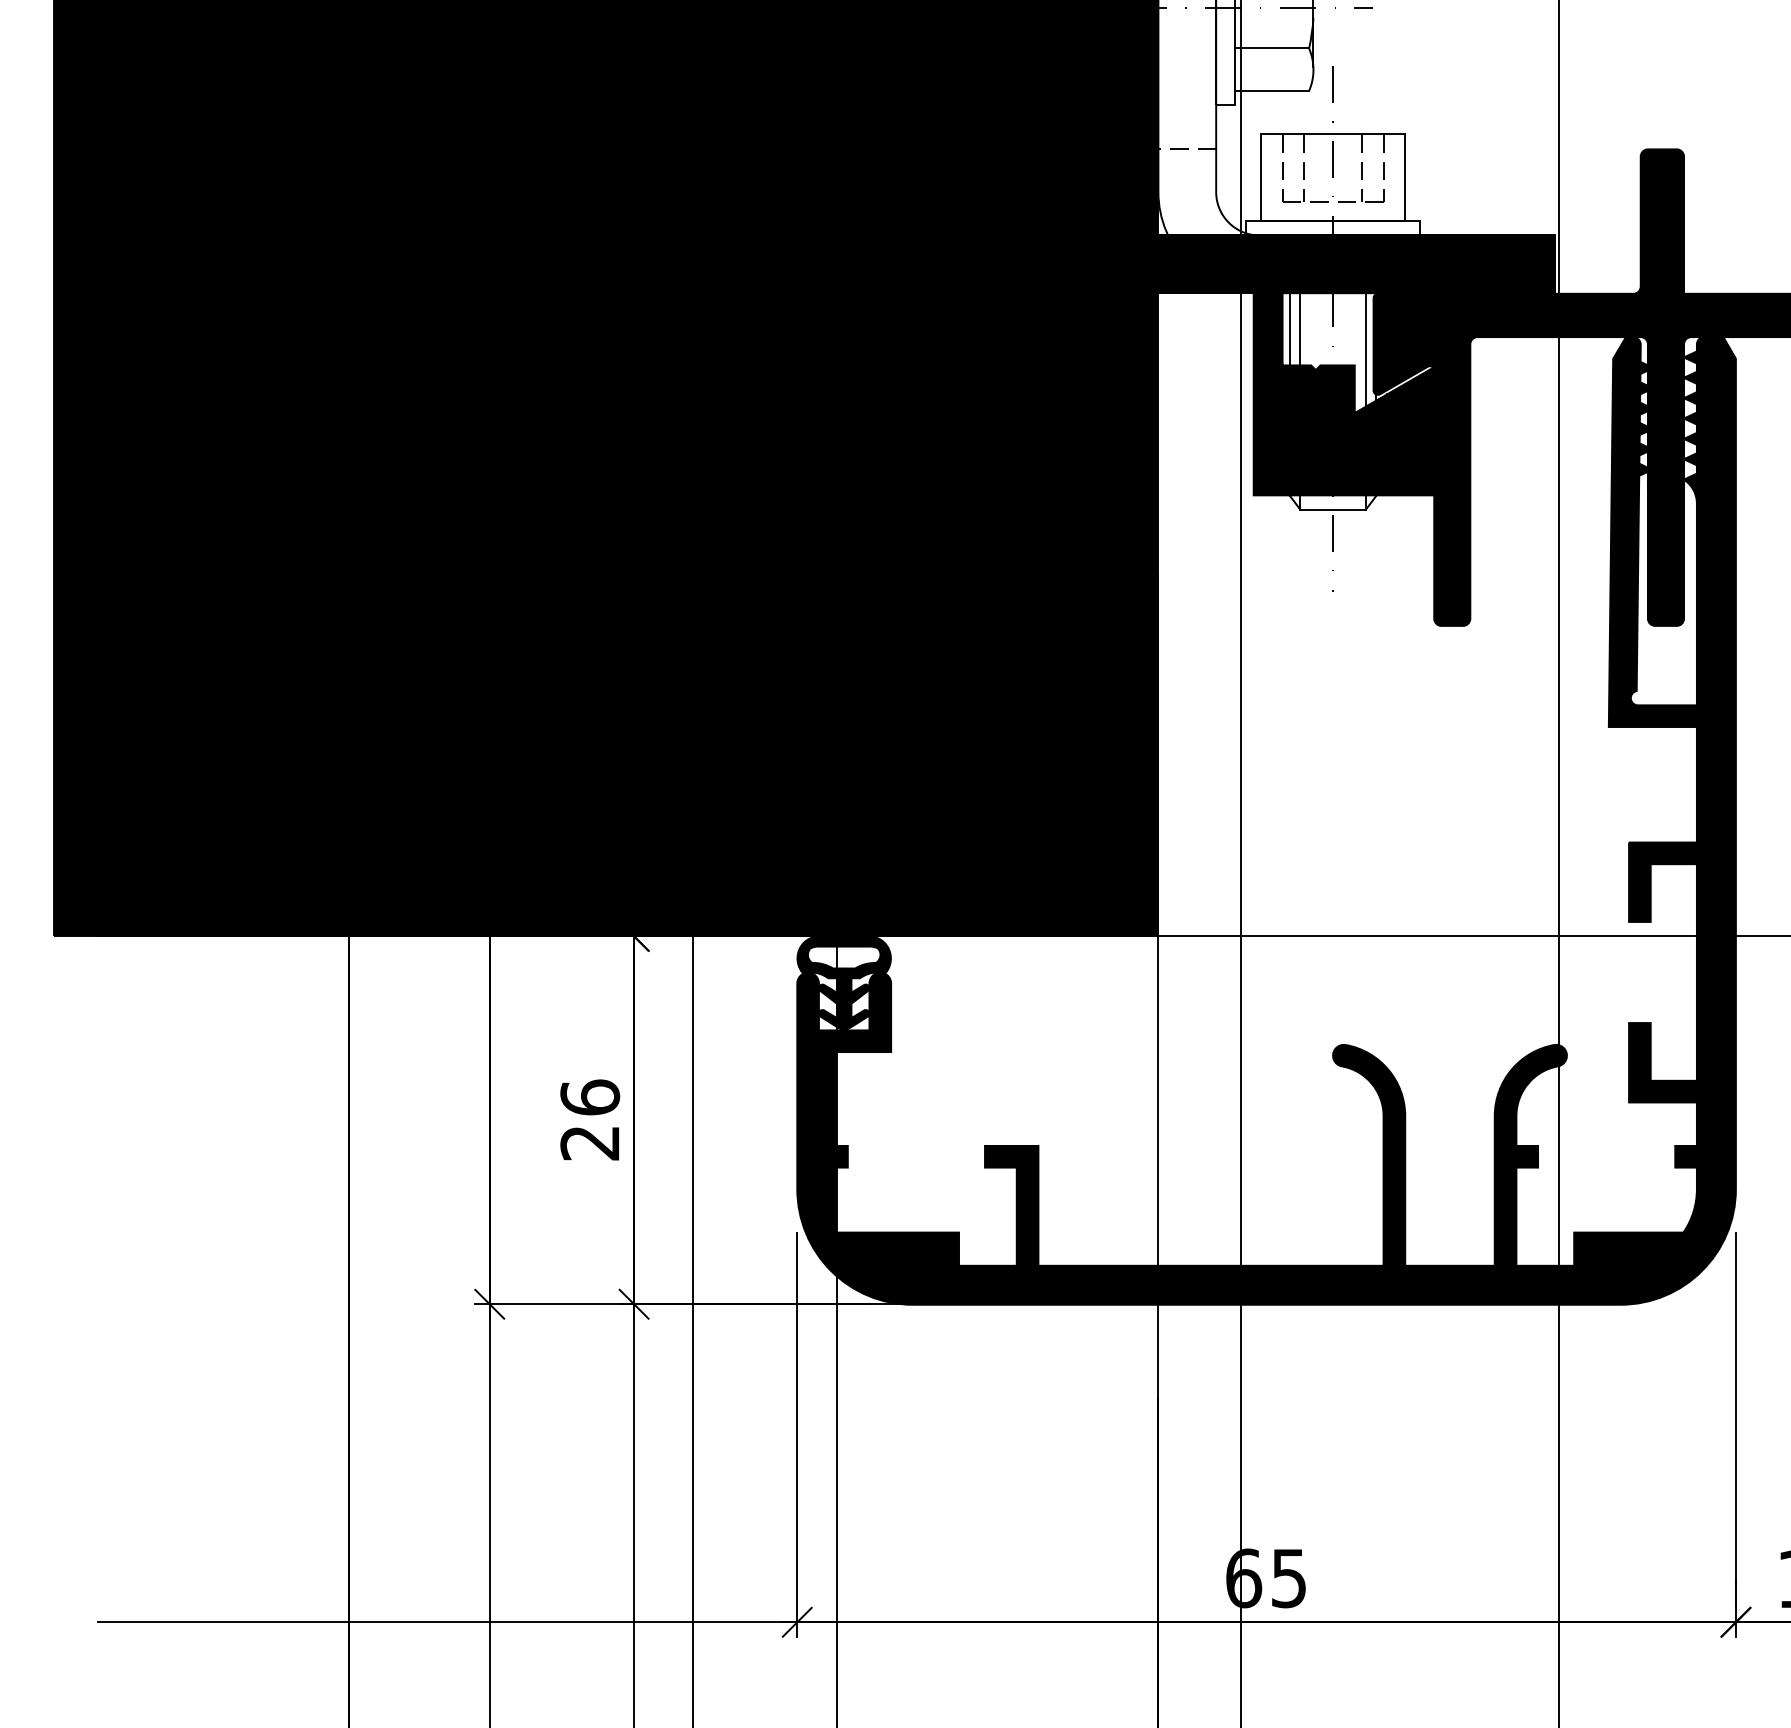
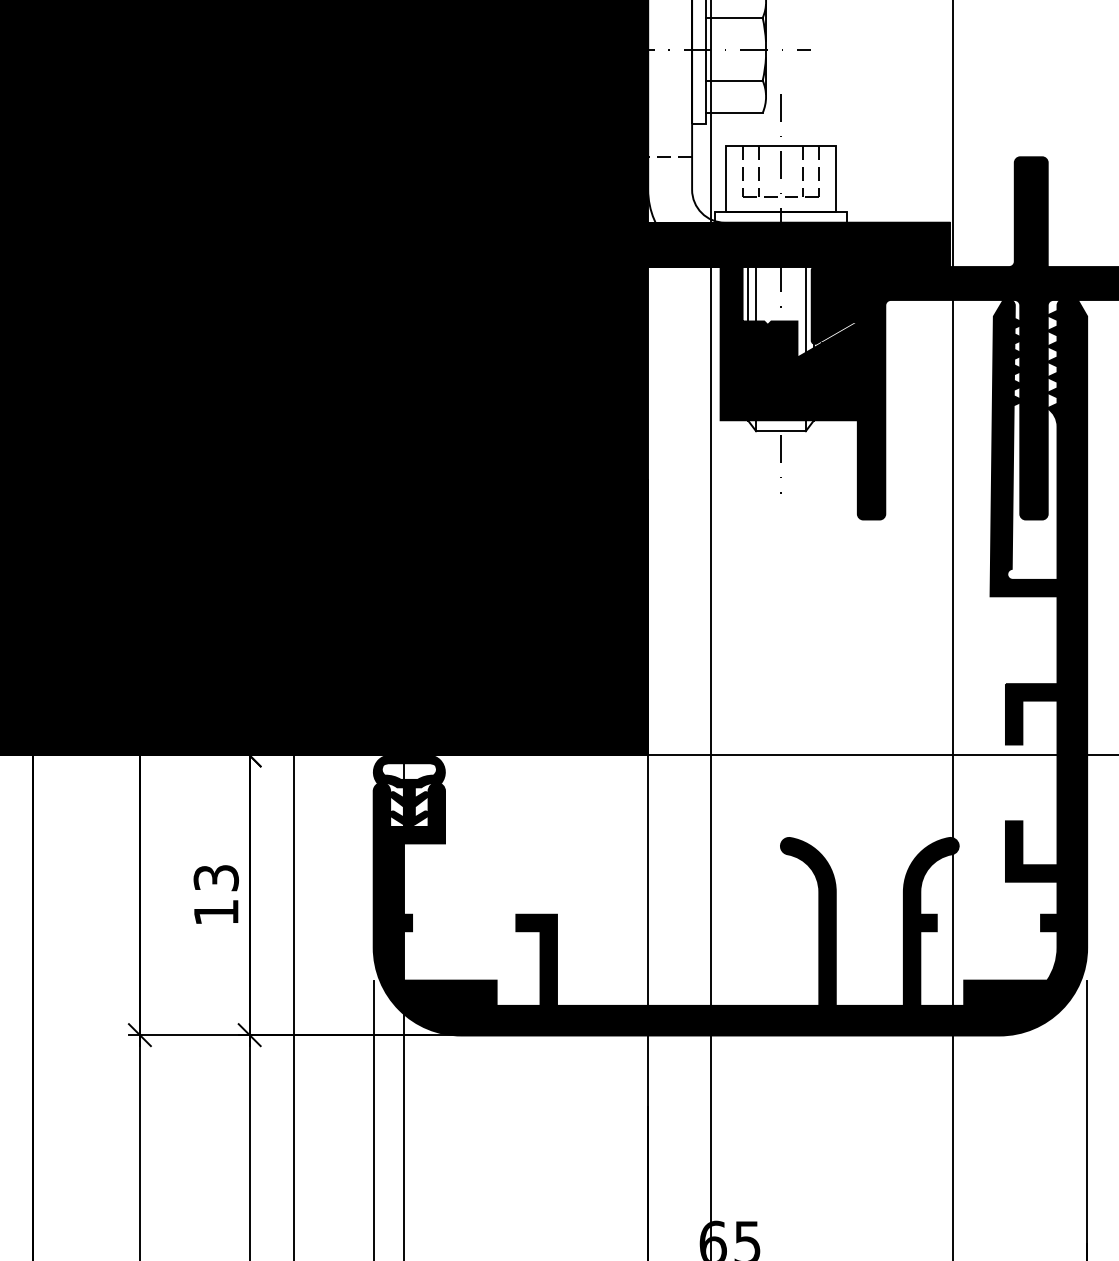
text: (590, 1119) -> (216, 894), 26 -> 13

